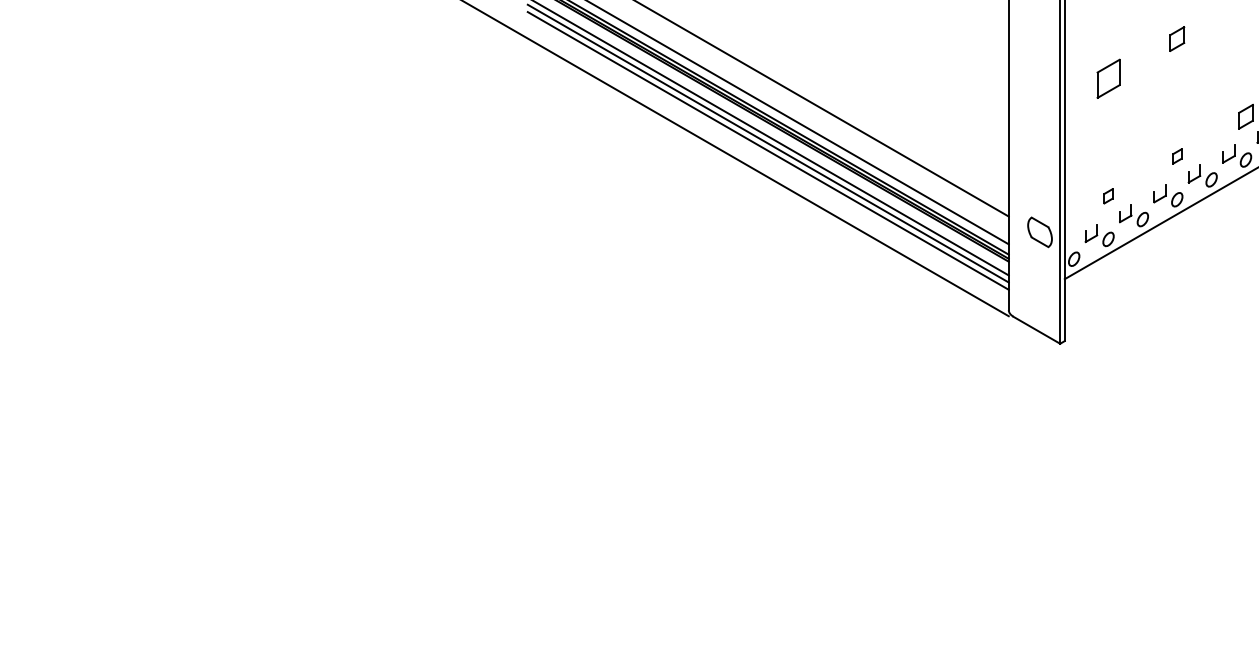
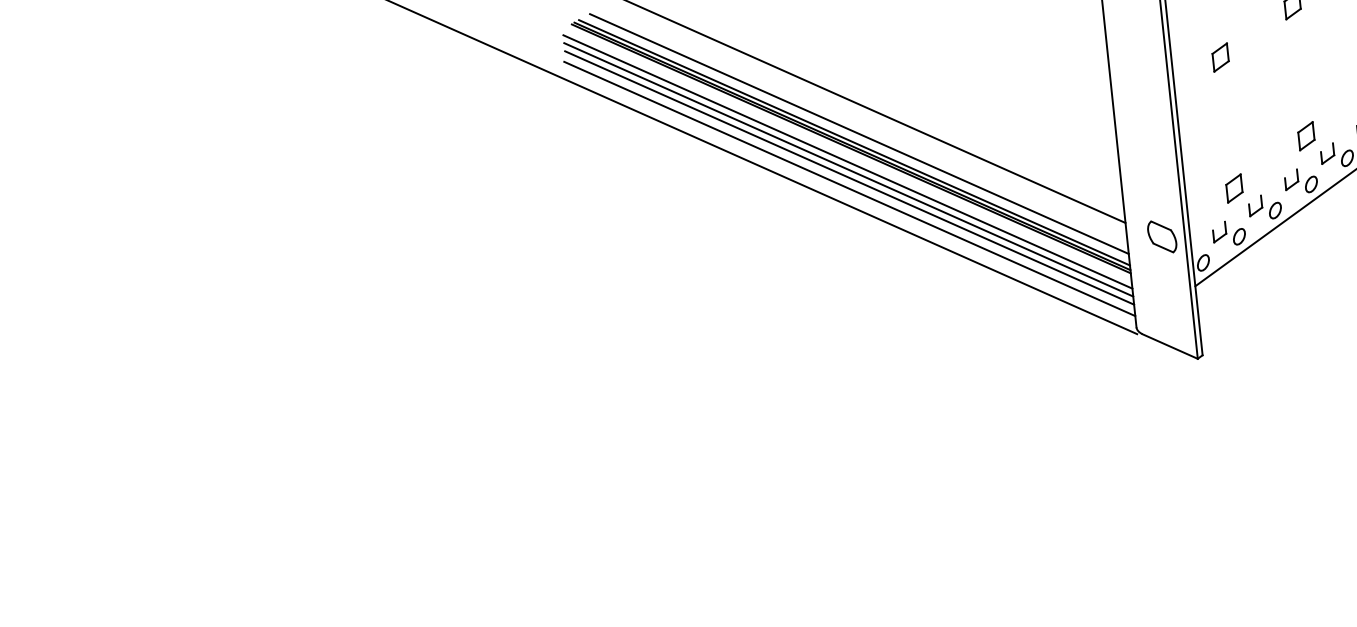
part: (1108, 78) -> (1220, 57), size x0.62
part: (1177, 156) -> (1306, 136), size x1.67
line: (767, 160) -> (849, 188), added
part: (1108, 196) -> (1234, 188), size x1.67

